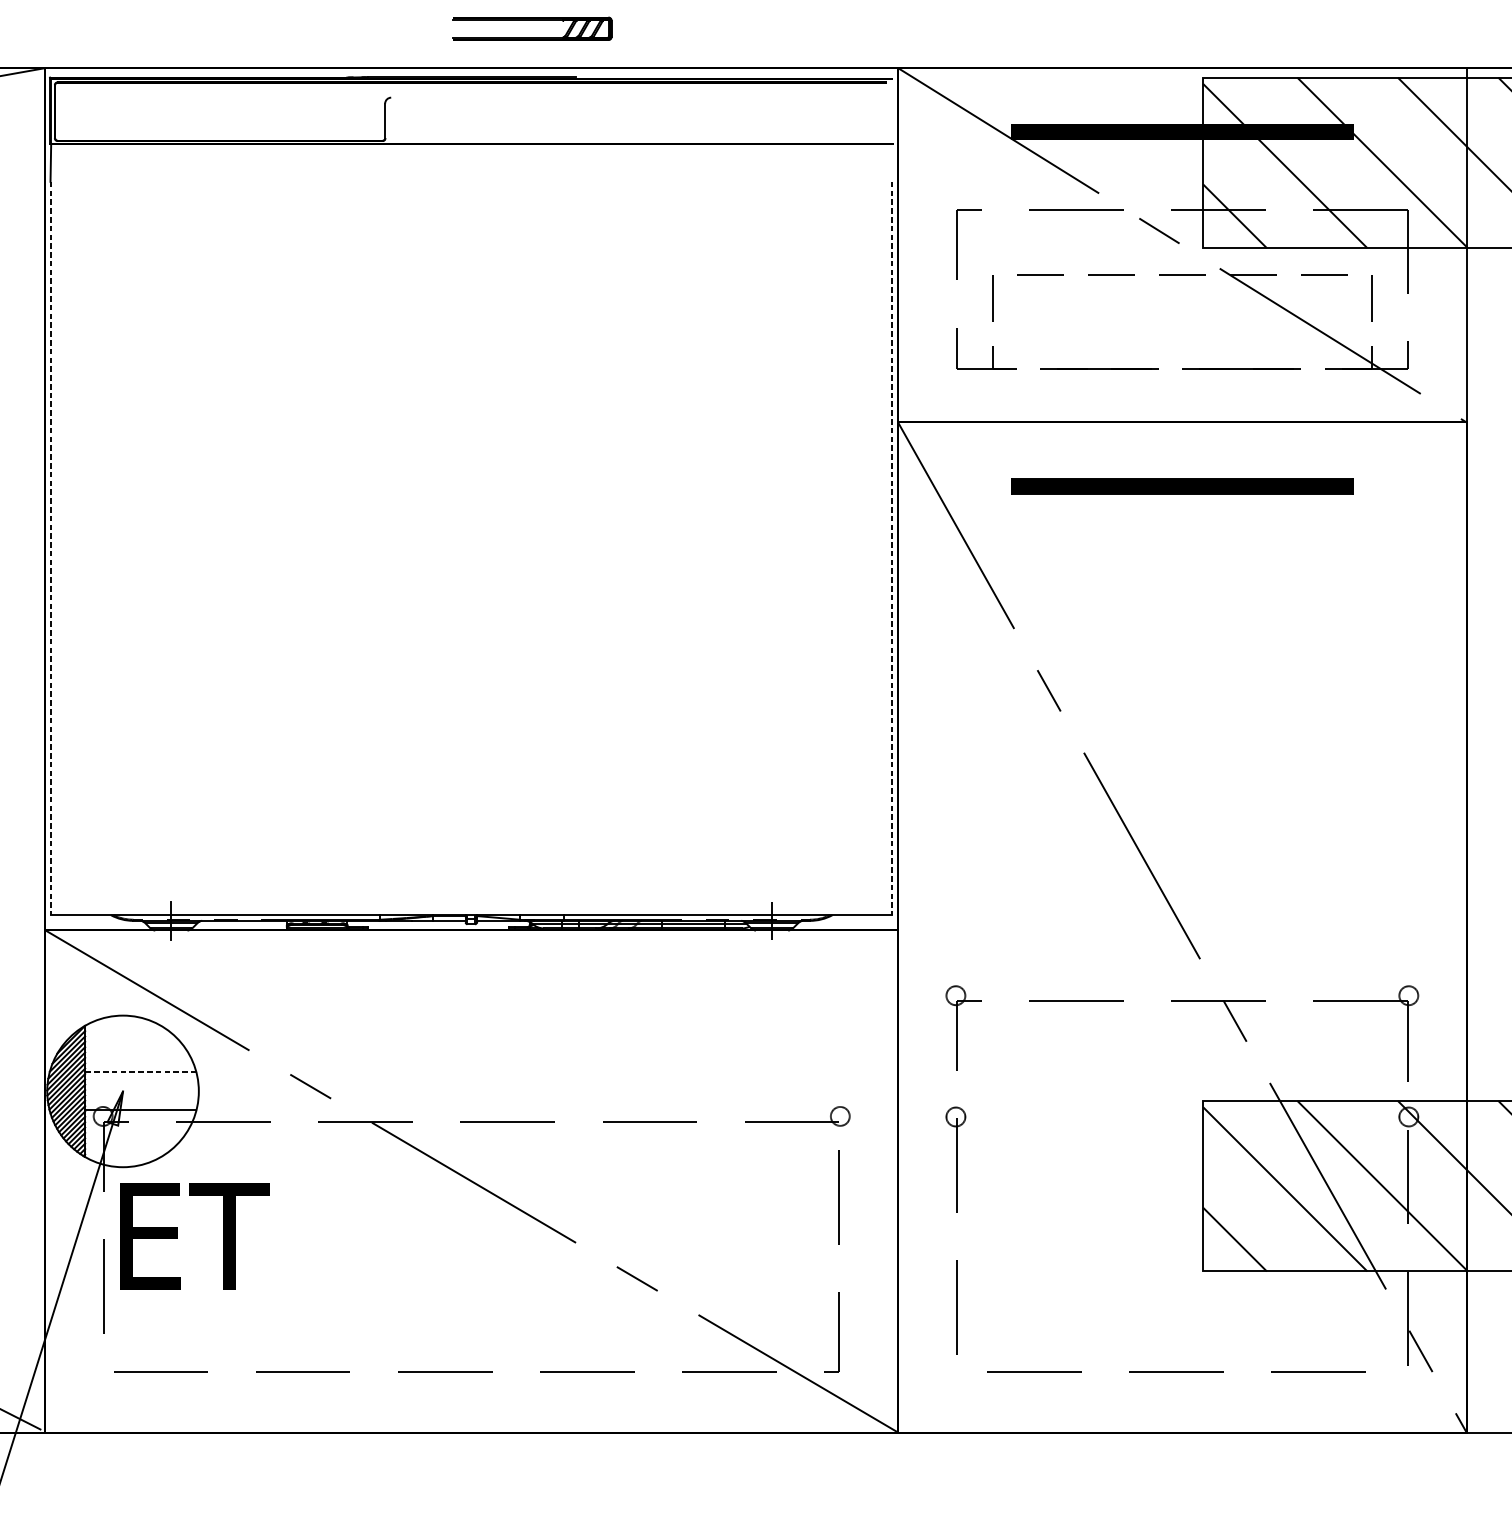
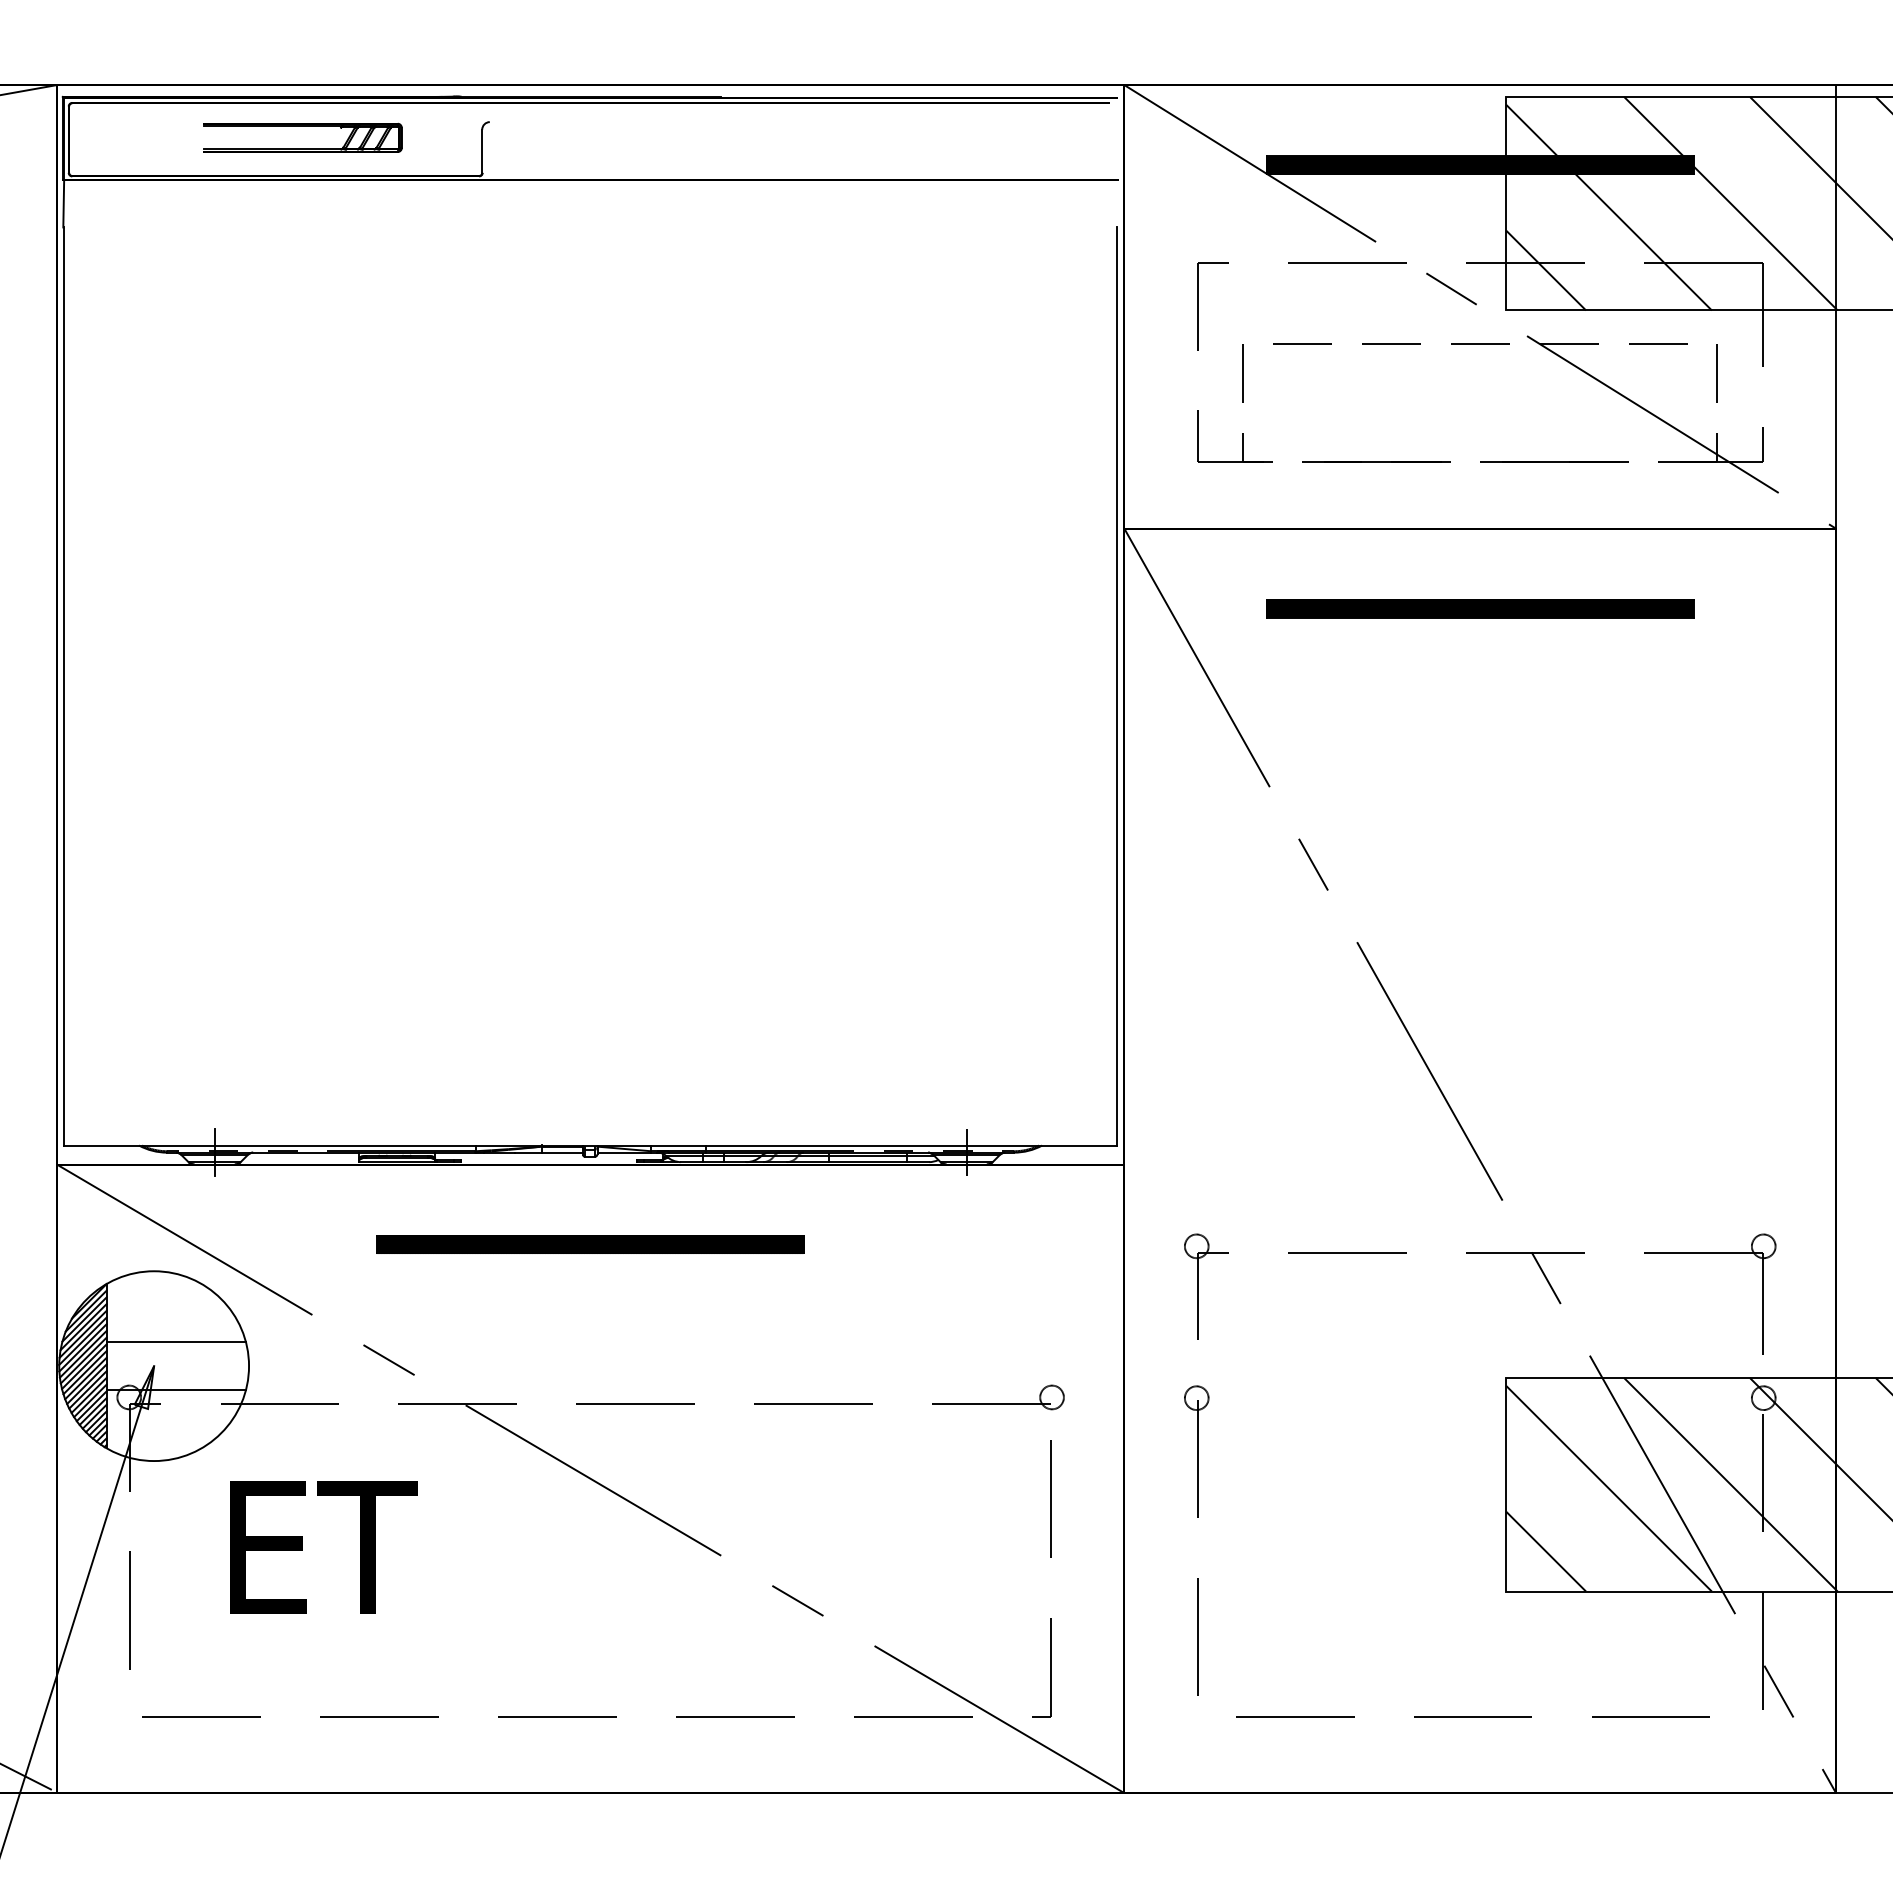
part: (532, 19) -> (302, 126), moved
line: (50, 548) -> (63, 686), dashed -> solid
line: (892, 548) -> (1117, 686), dashed -> solid
part: (471, 994) -> (590, 1244), added
line: (140, 1072) -> (176, 1342), dashed -> solid
text: (194, 1236) -> (323, 1547), moved

